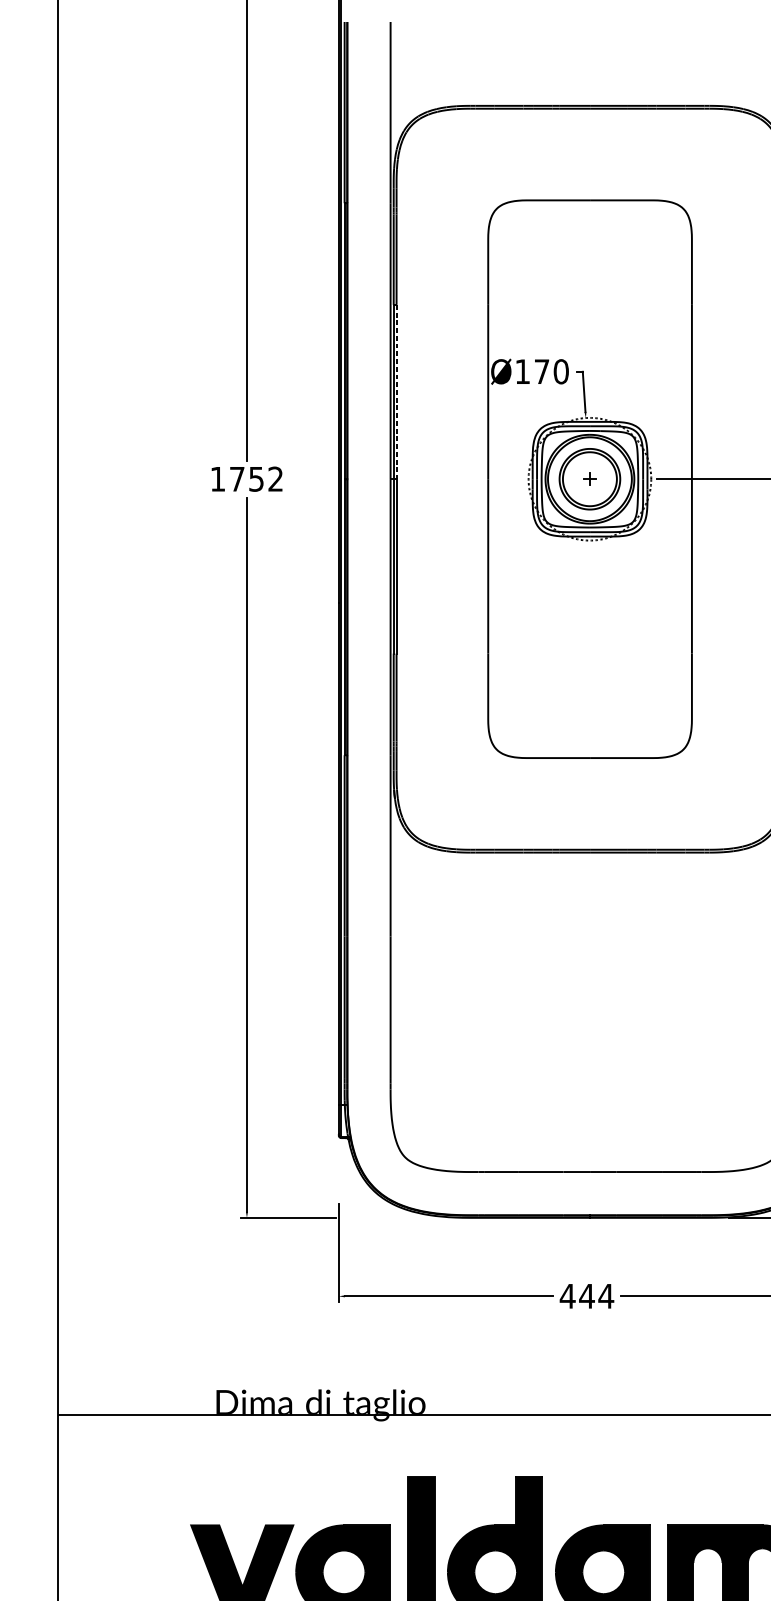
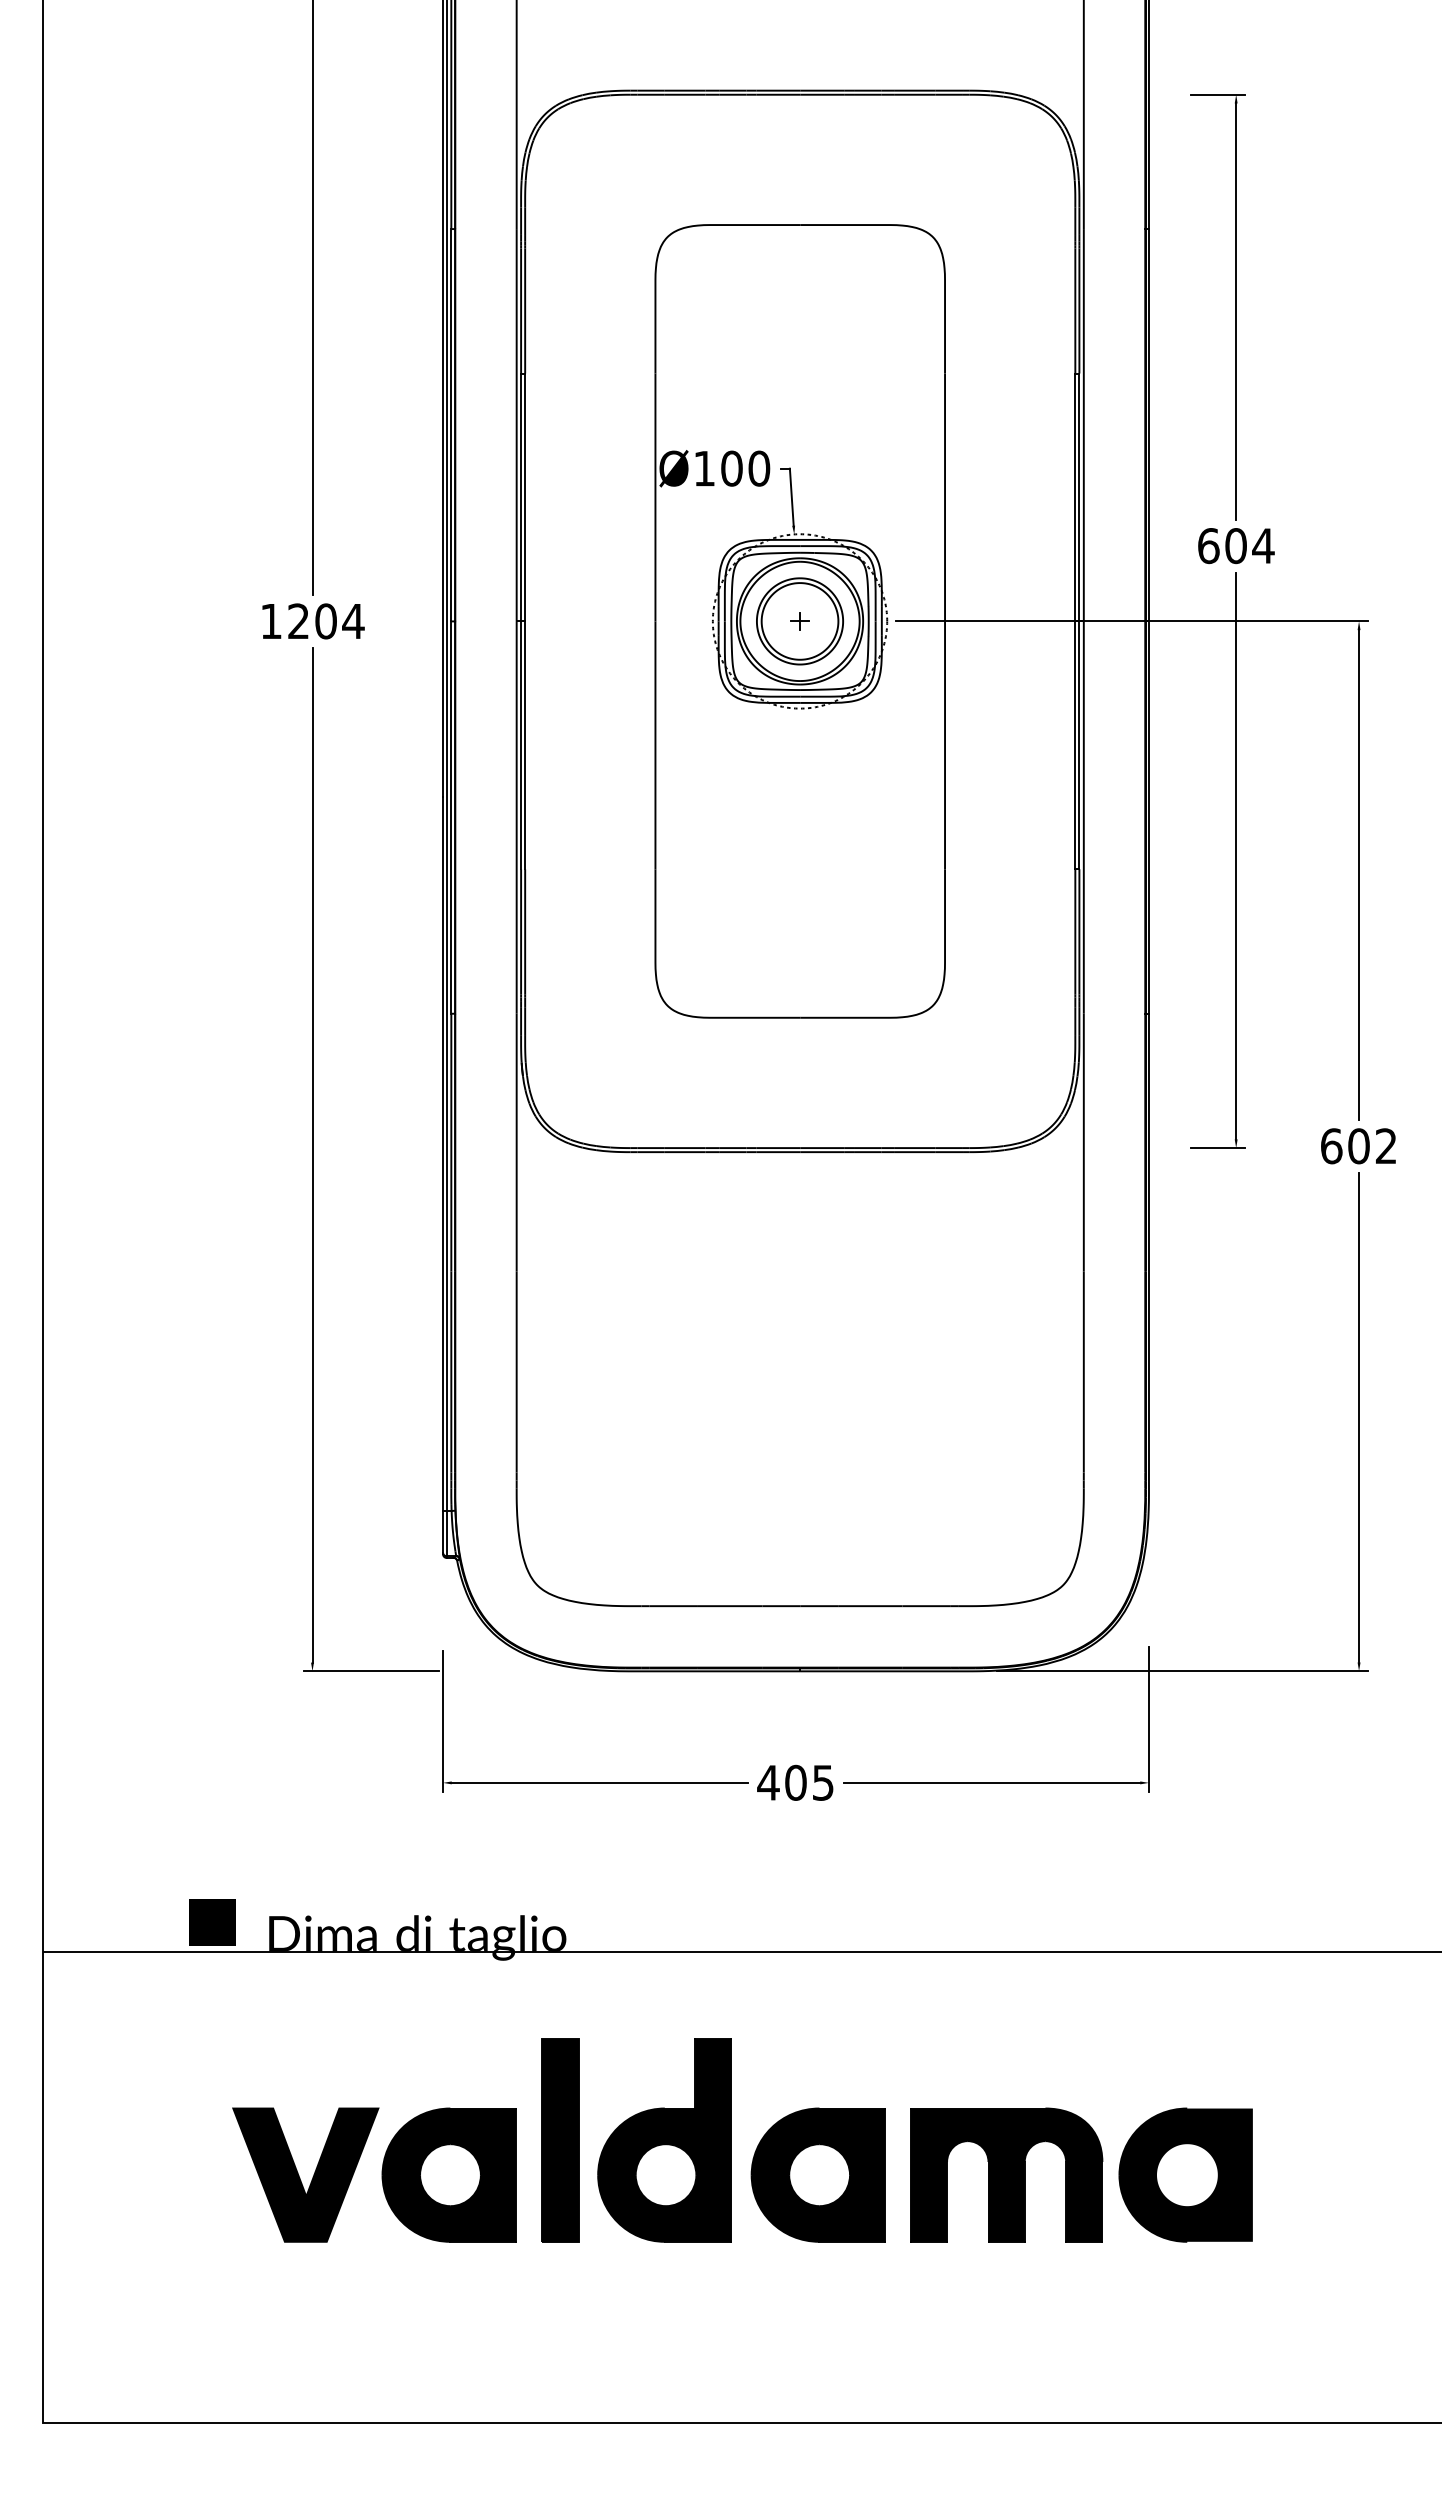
text: (541, 371) -> (731, 468), Ø170 -> Ø100
line: (396, 392) -> (525, 497), dashed -> solid
text: (256, 479) -> (326, 621), 1752 -> 1204
text: (596, 1296) -> (809, 1782), 444 -> 405
fill: (175, 1393) -> (211, 1921), added

